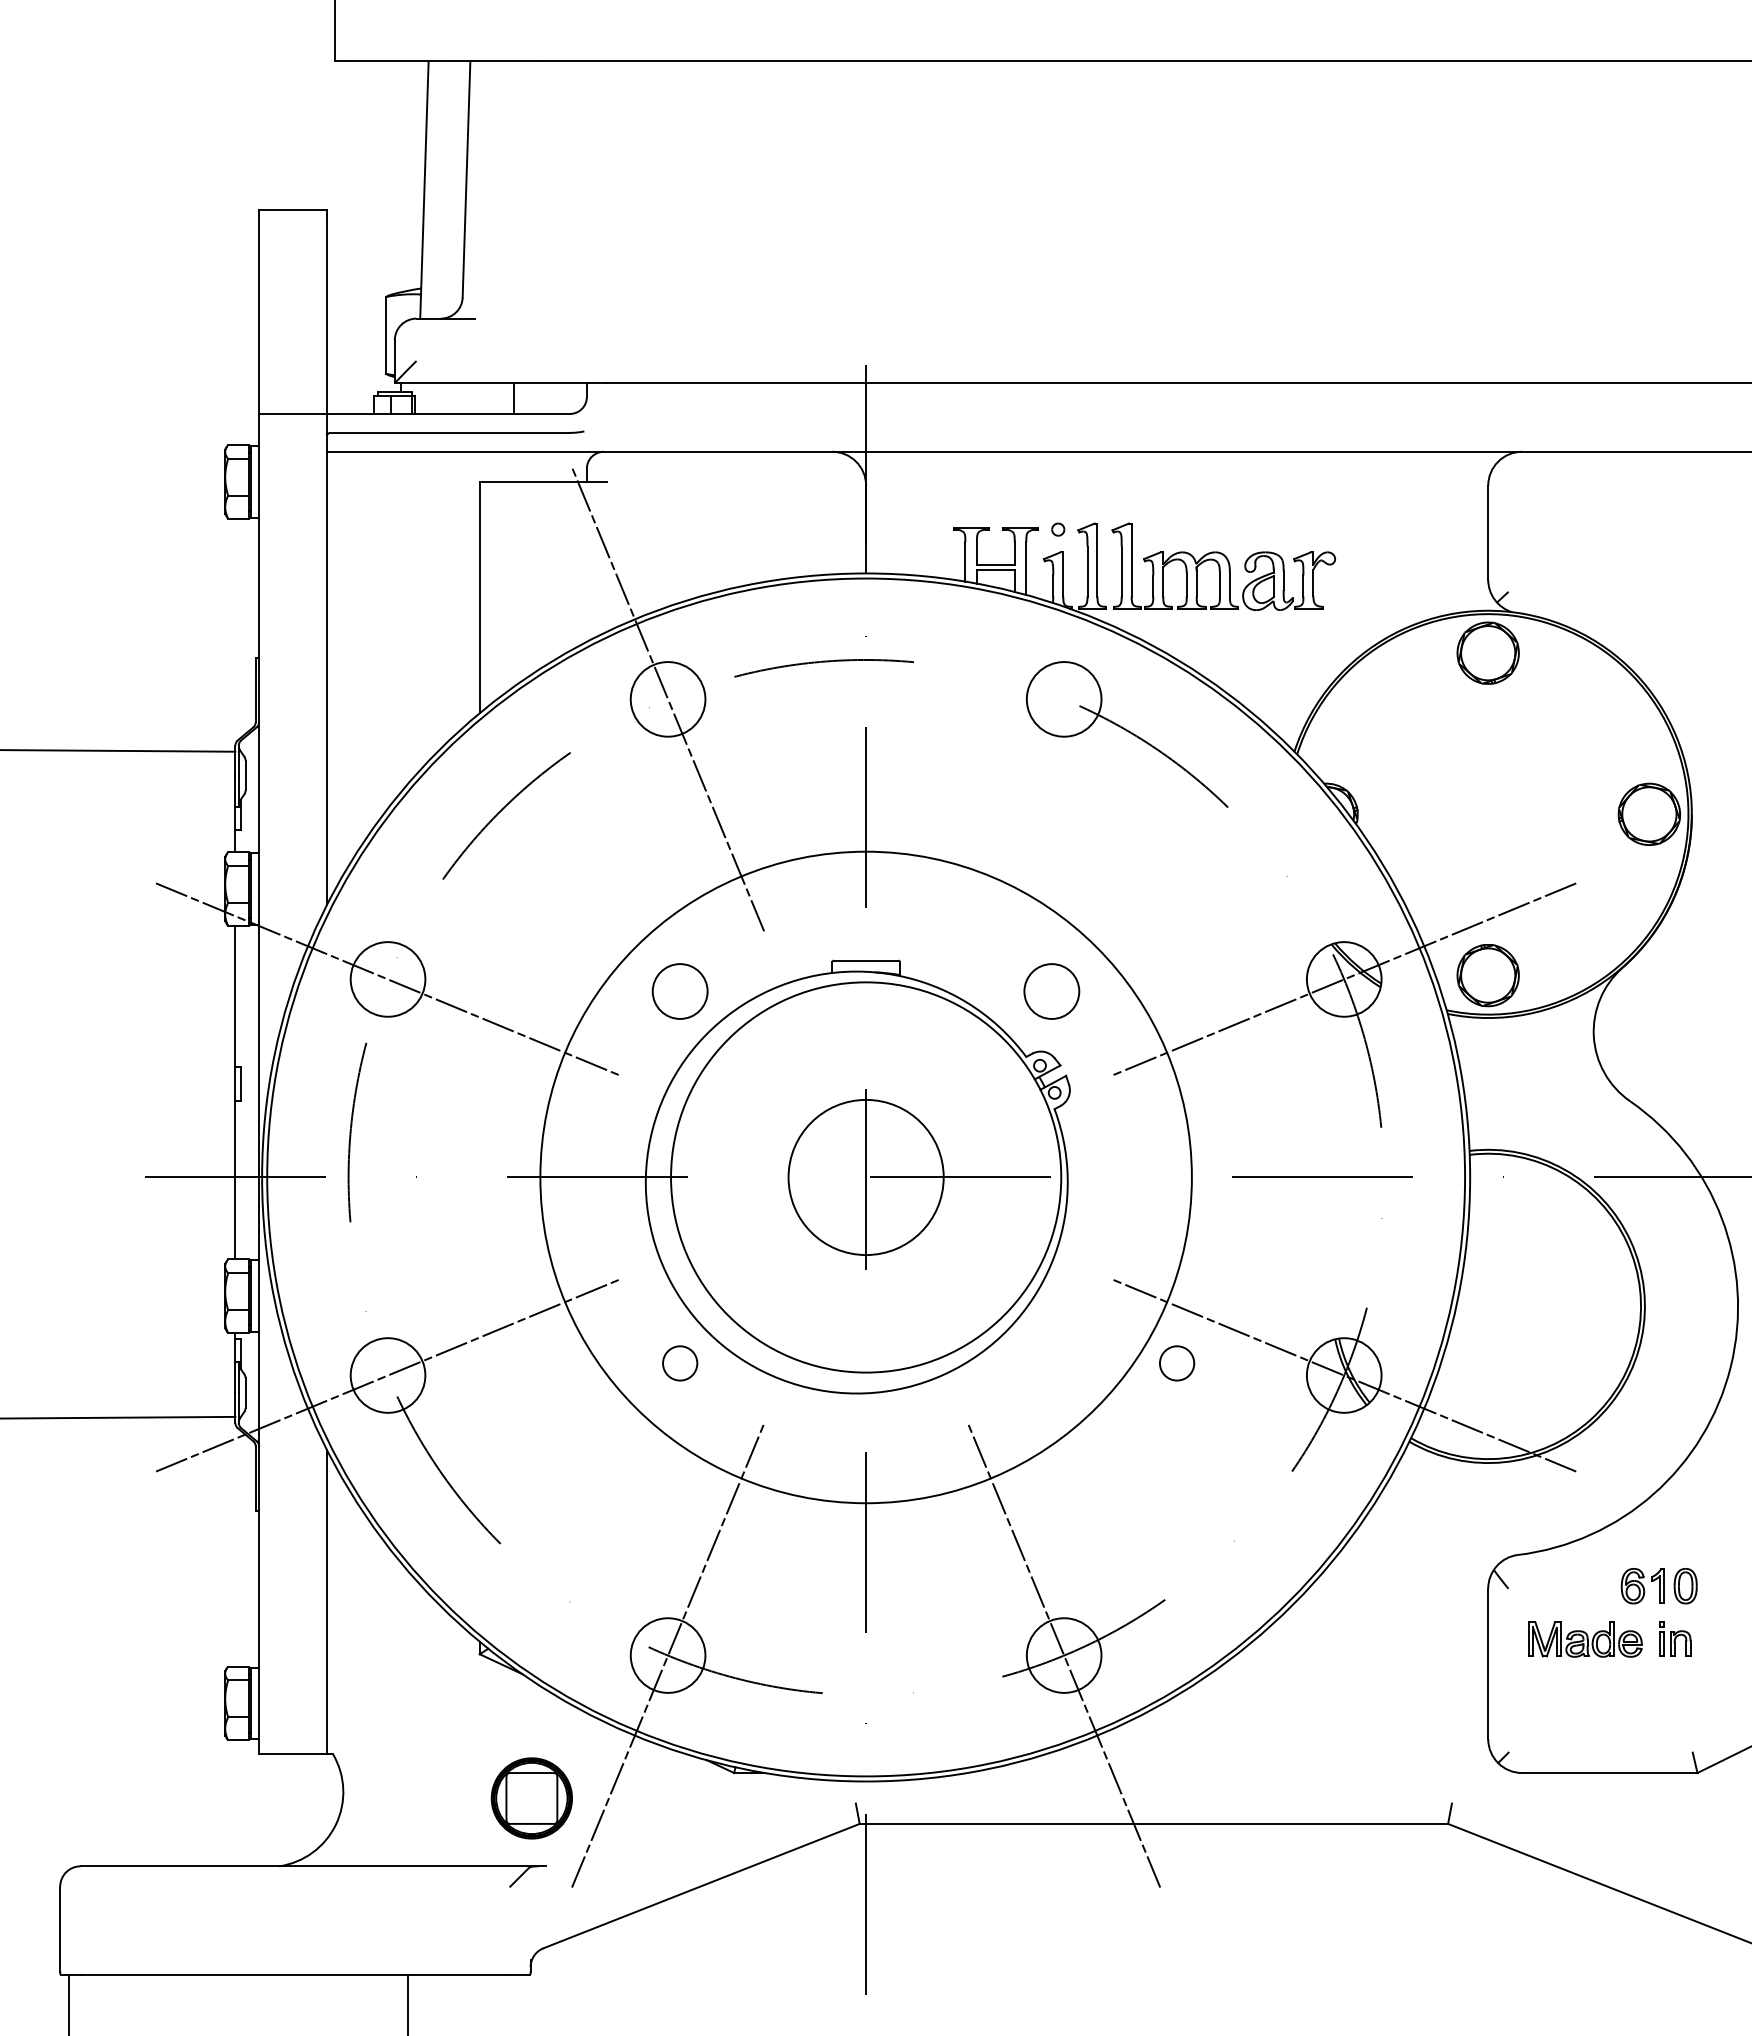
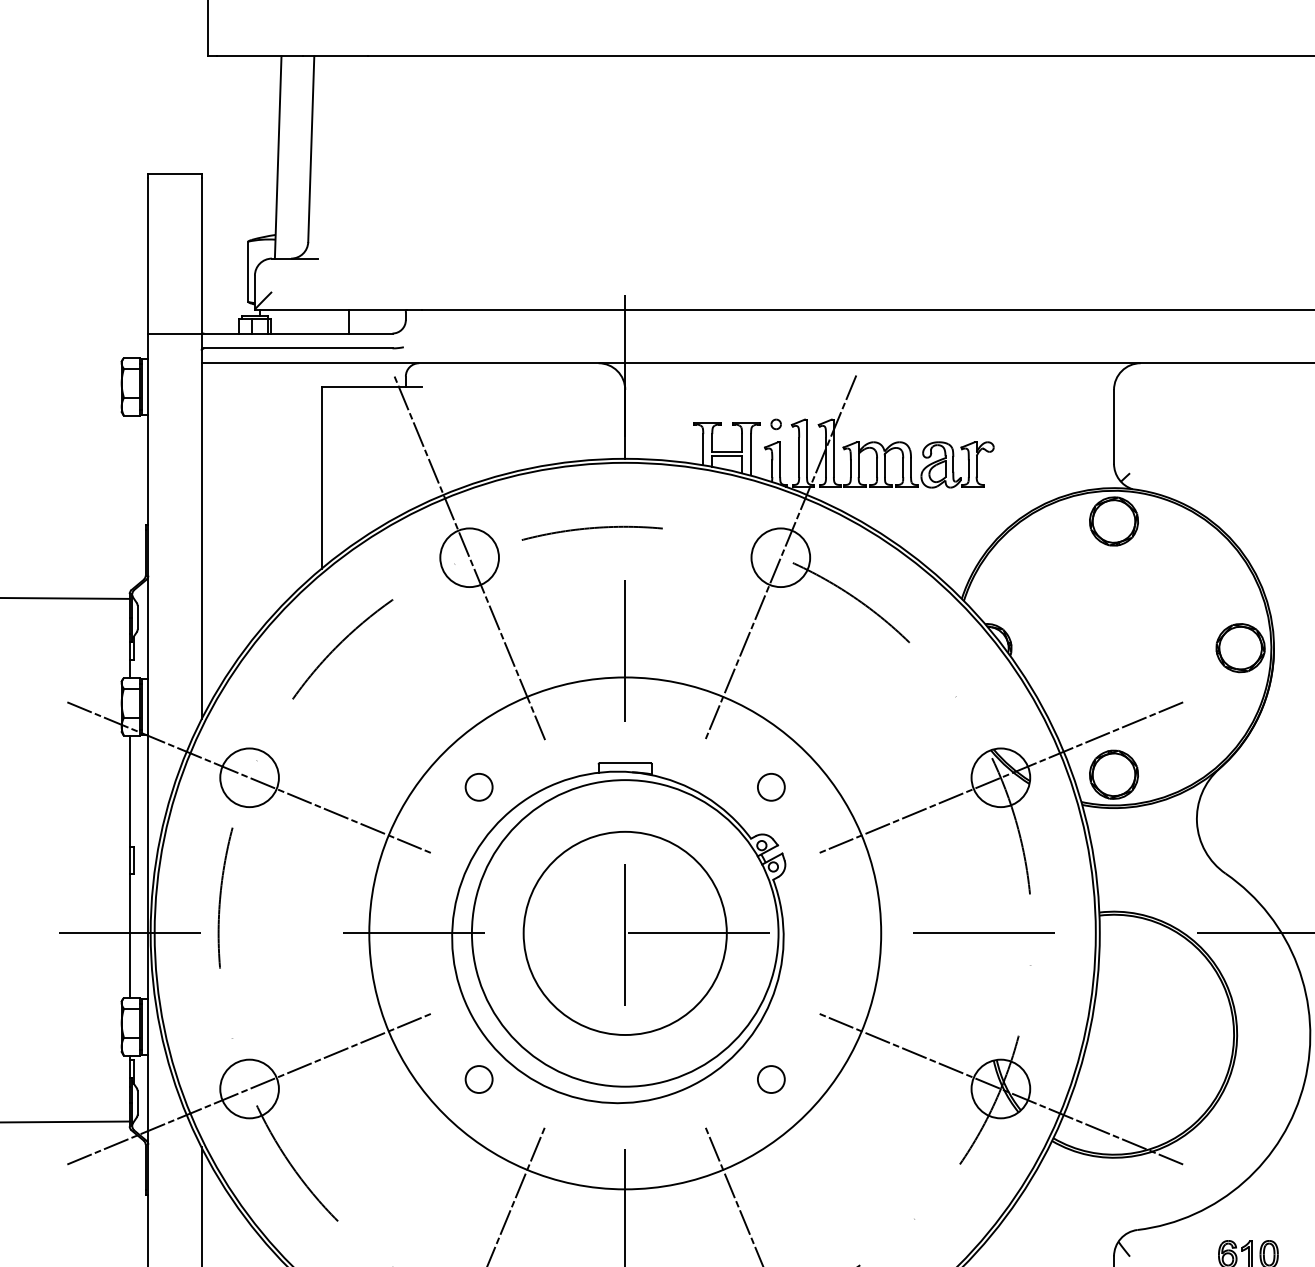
line: (1064, 699) -> (781, 557), added
circle: (680, 991) -> (479, 787), size x0.62
circle: (1052, 991) -> (771, 787), size x0.62
circle: (865, 1177) -> (624, 933), size x1.67
circle: (1177, 1363) -> (771, 1079), moved

